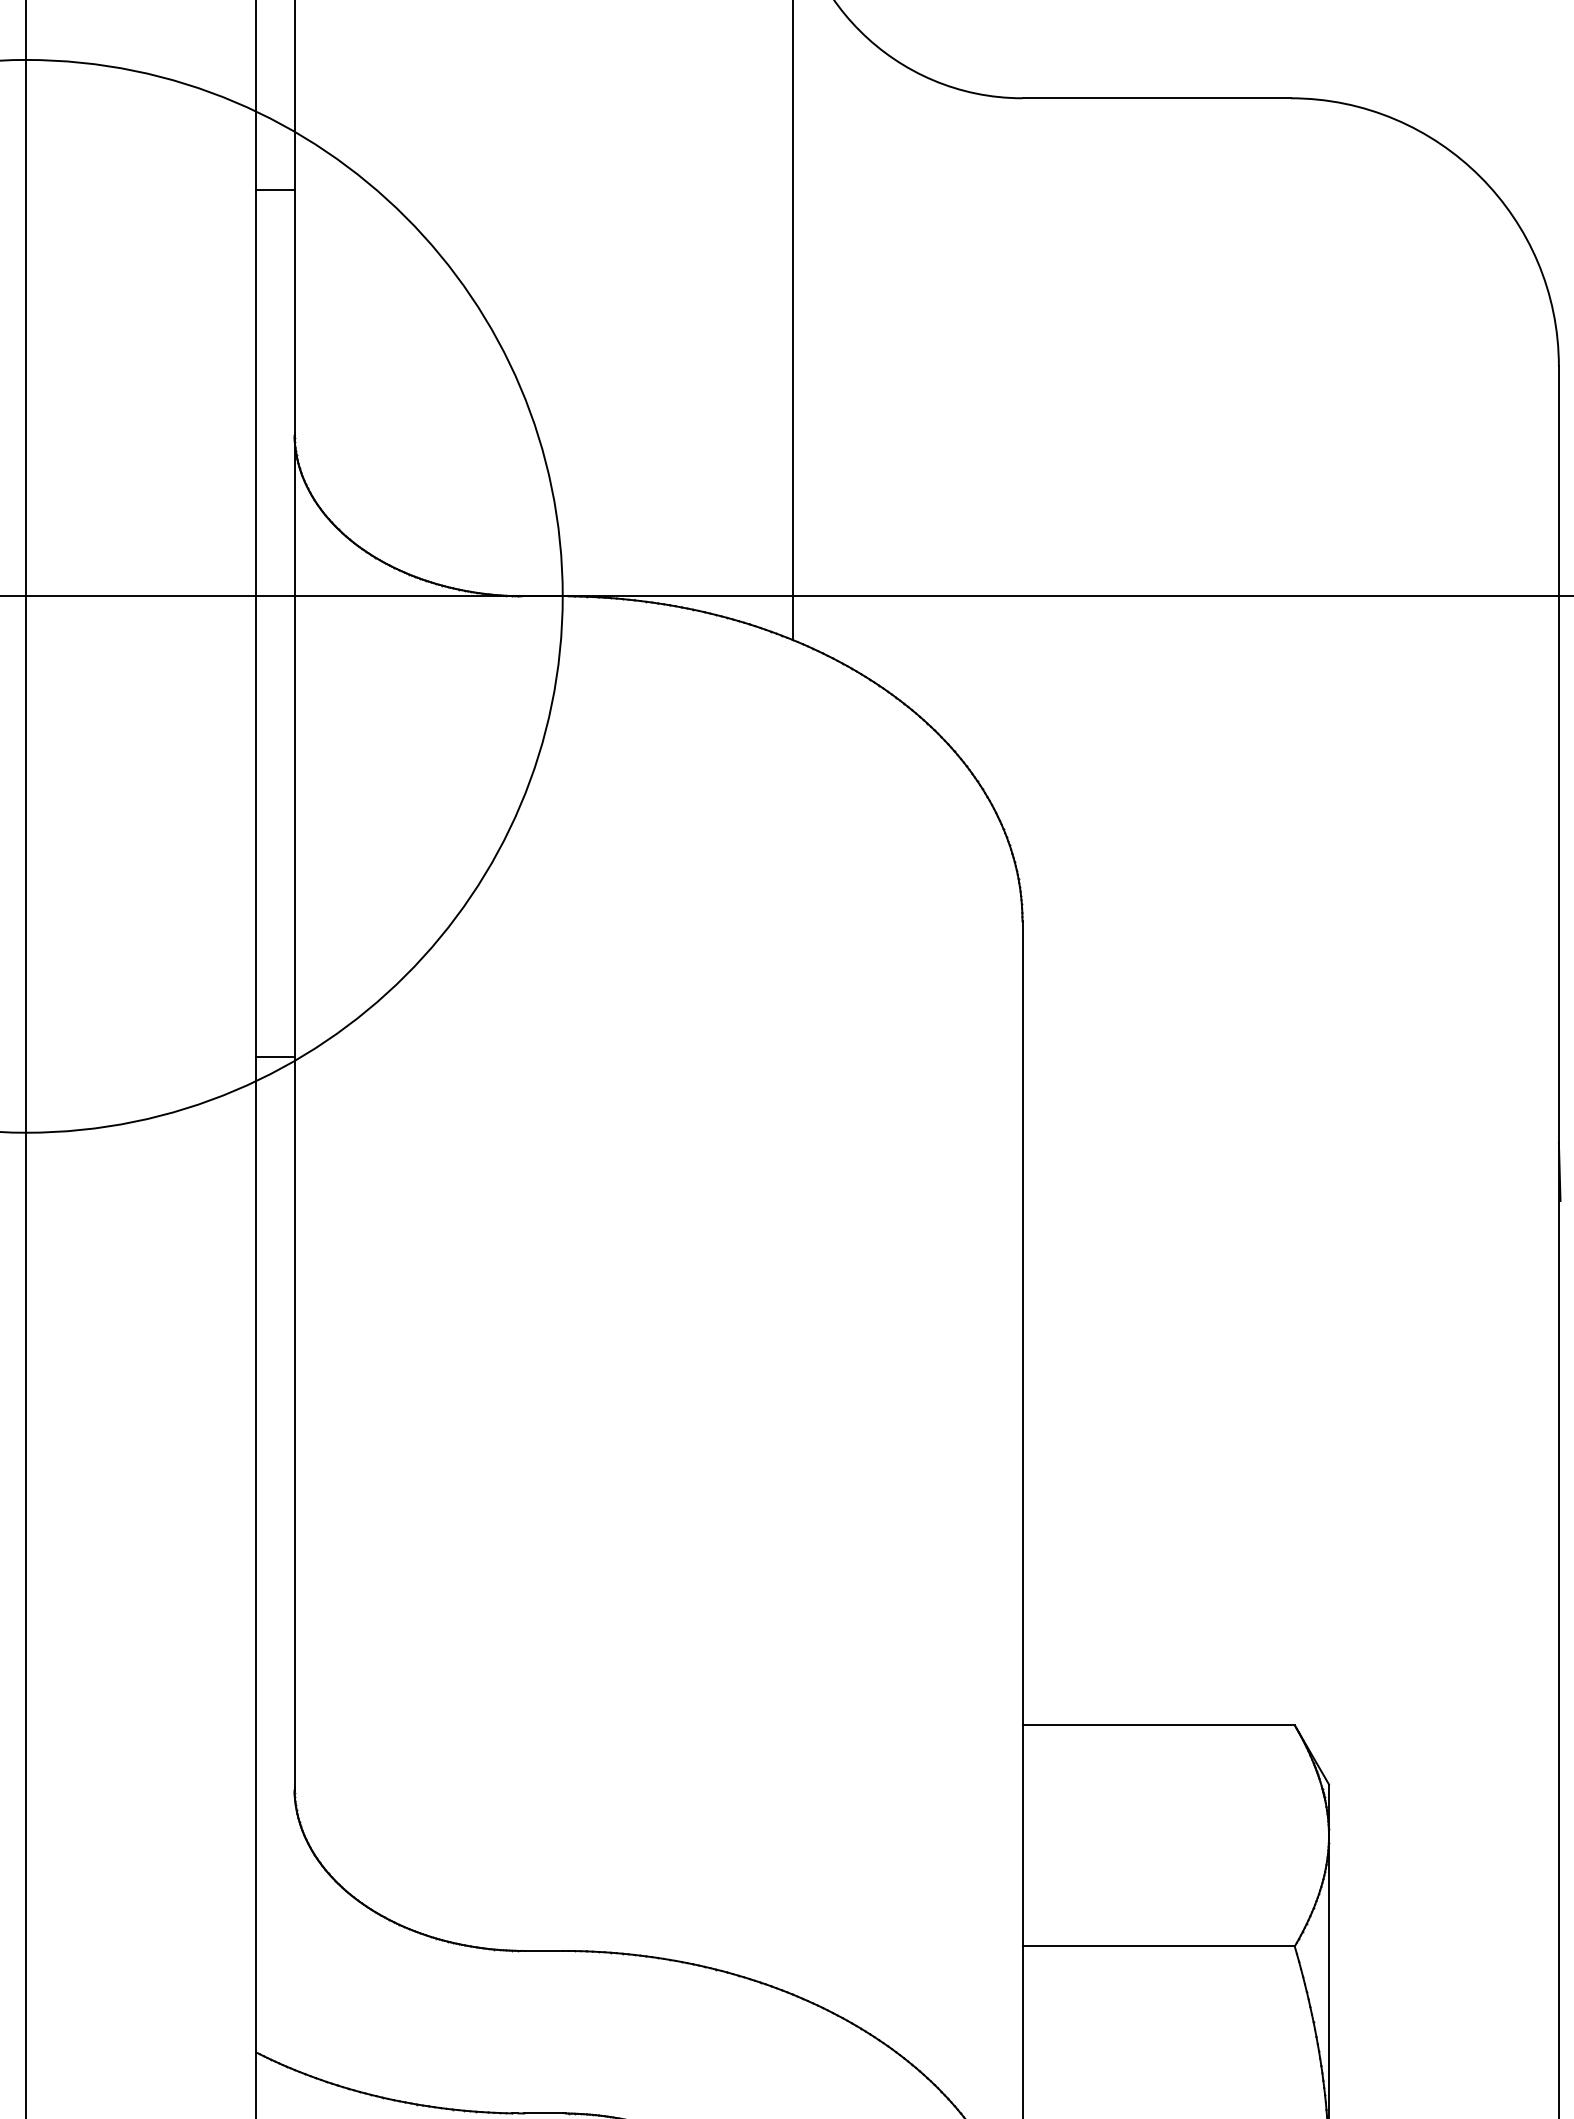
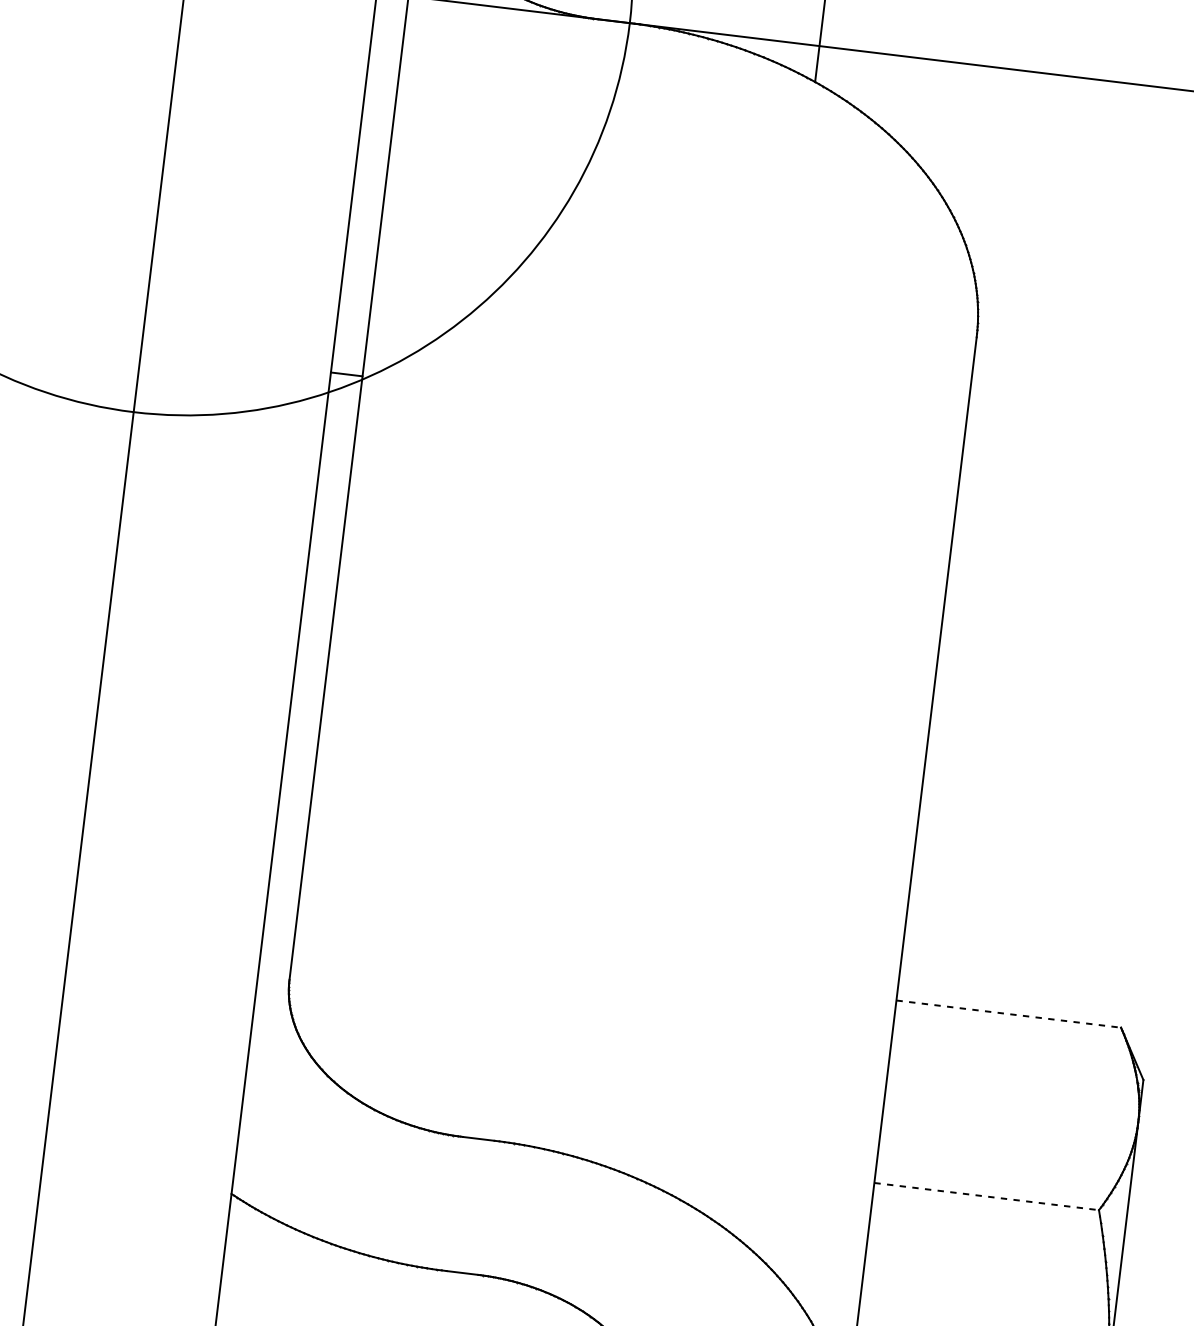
line: (1159, 1725) -> (1009, 1014), solid -> dashed
line: (1159, 1946) -> (987, 1196), solid -> dashed

